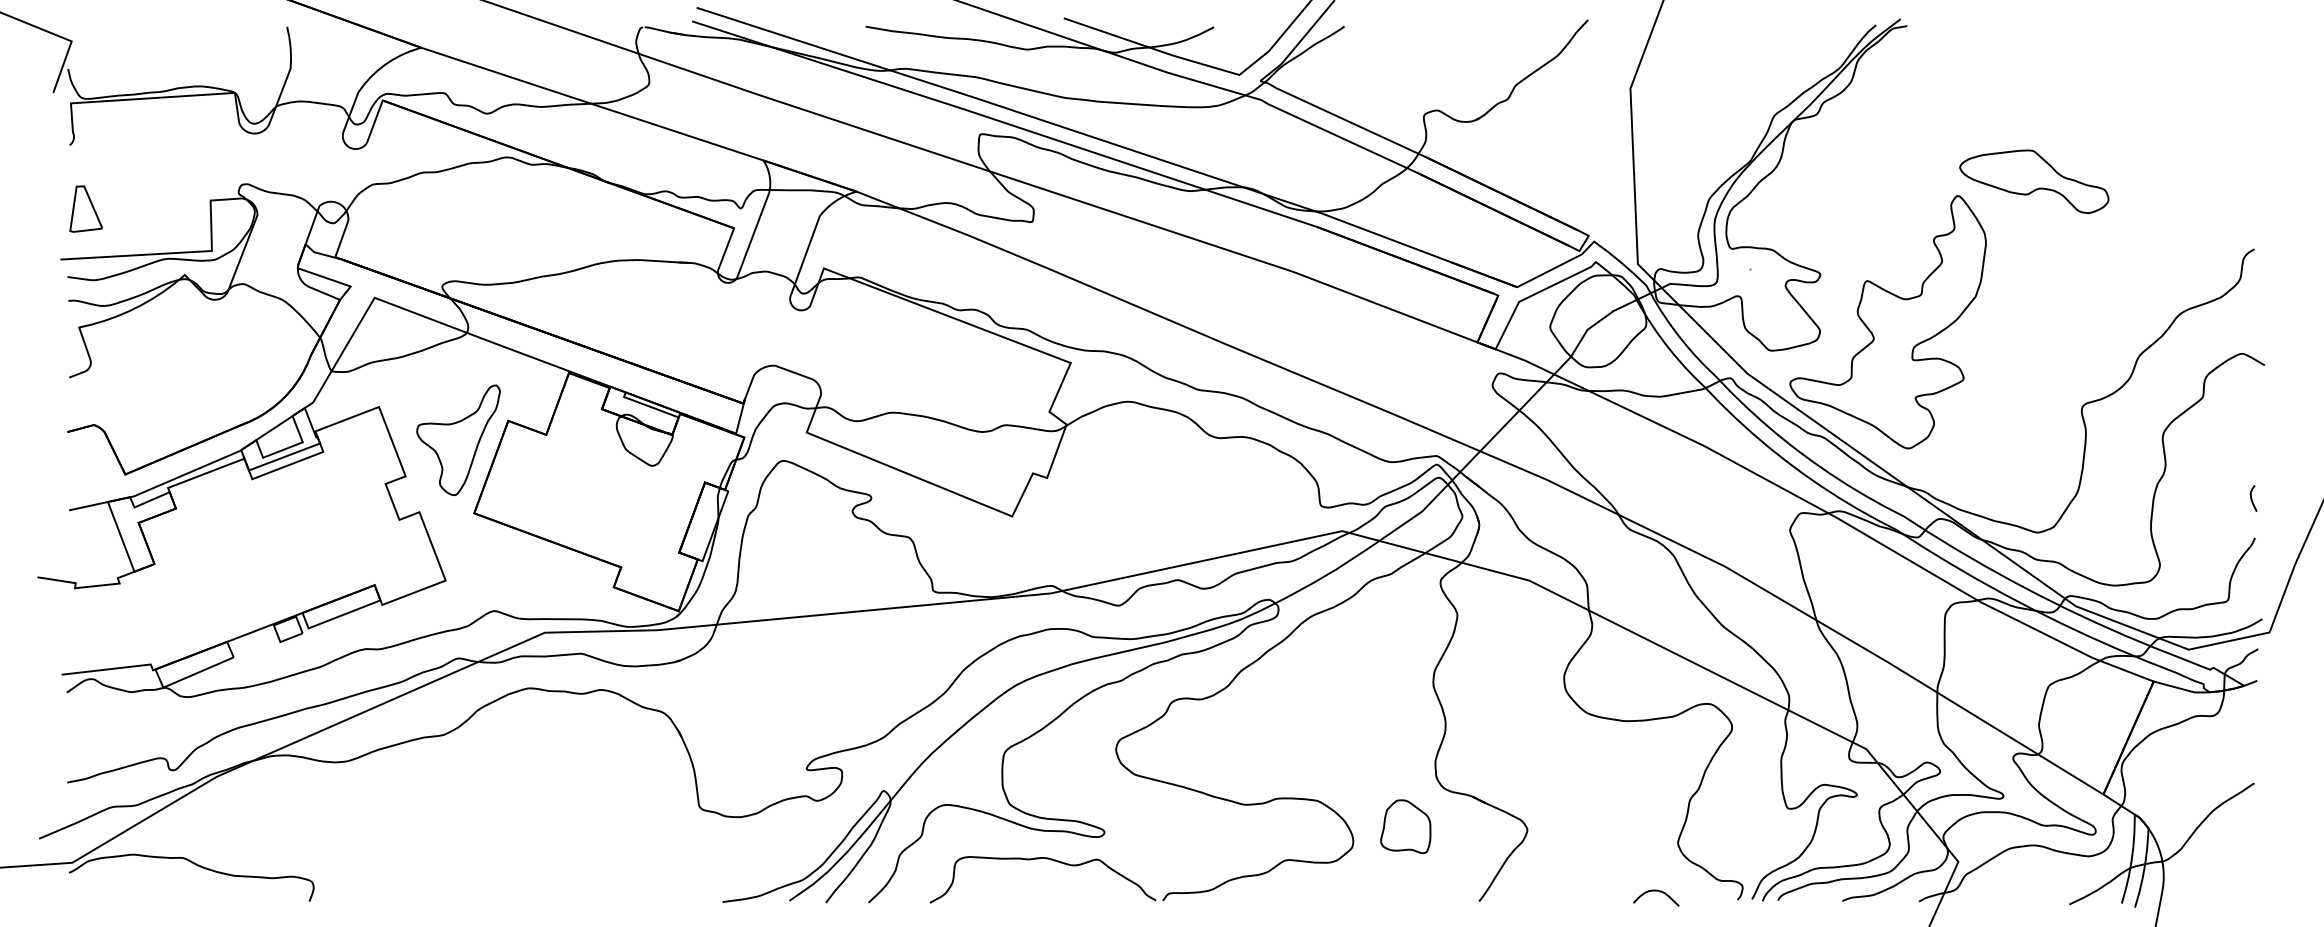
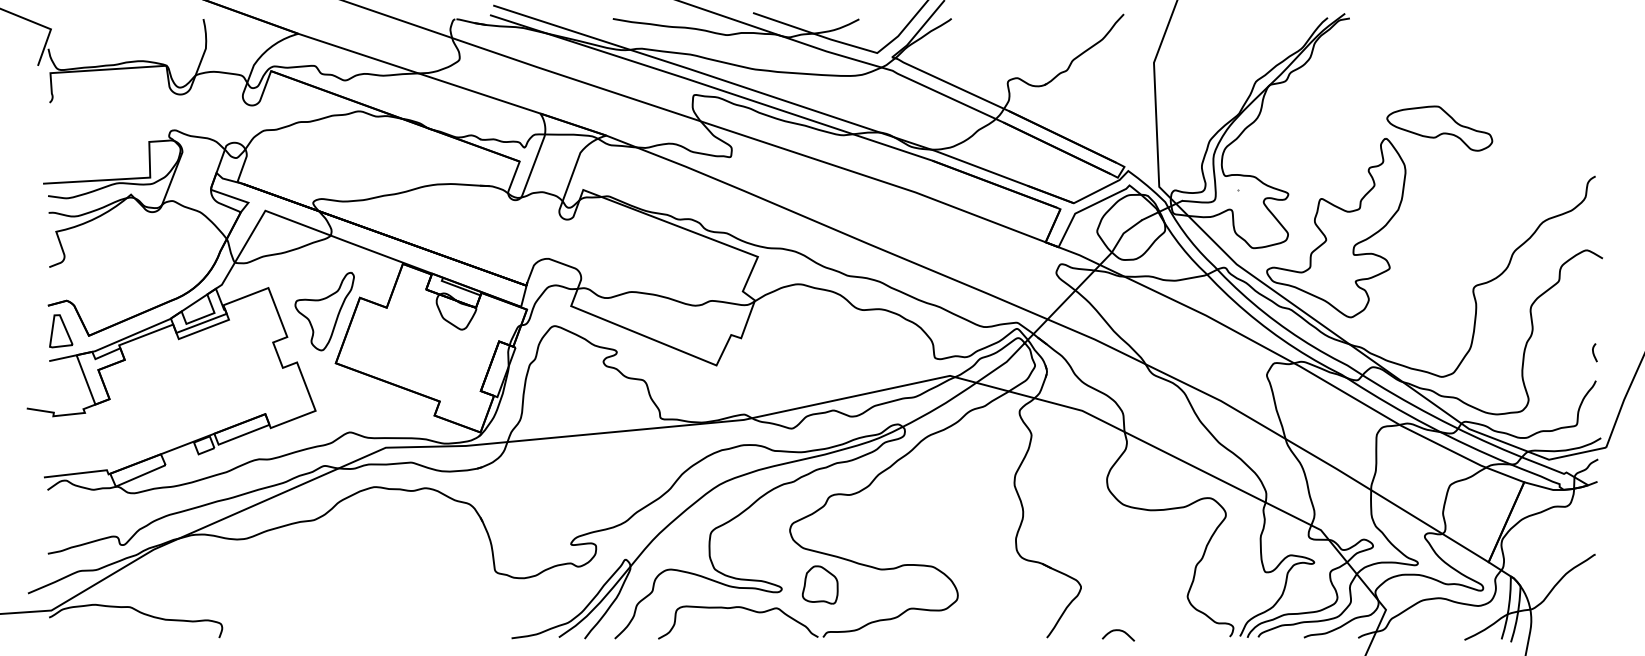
part: (85, 208) -> (60, 330), moved
part: (1405, 826) -> (820, 584), moved
curve: (1659, 892) -> (1120, 631), moved

